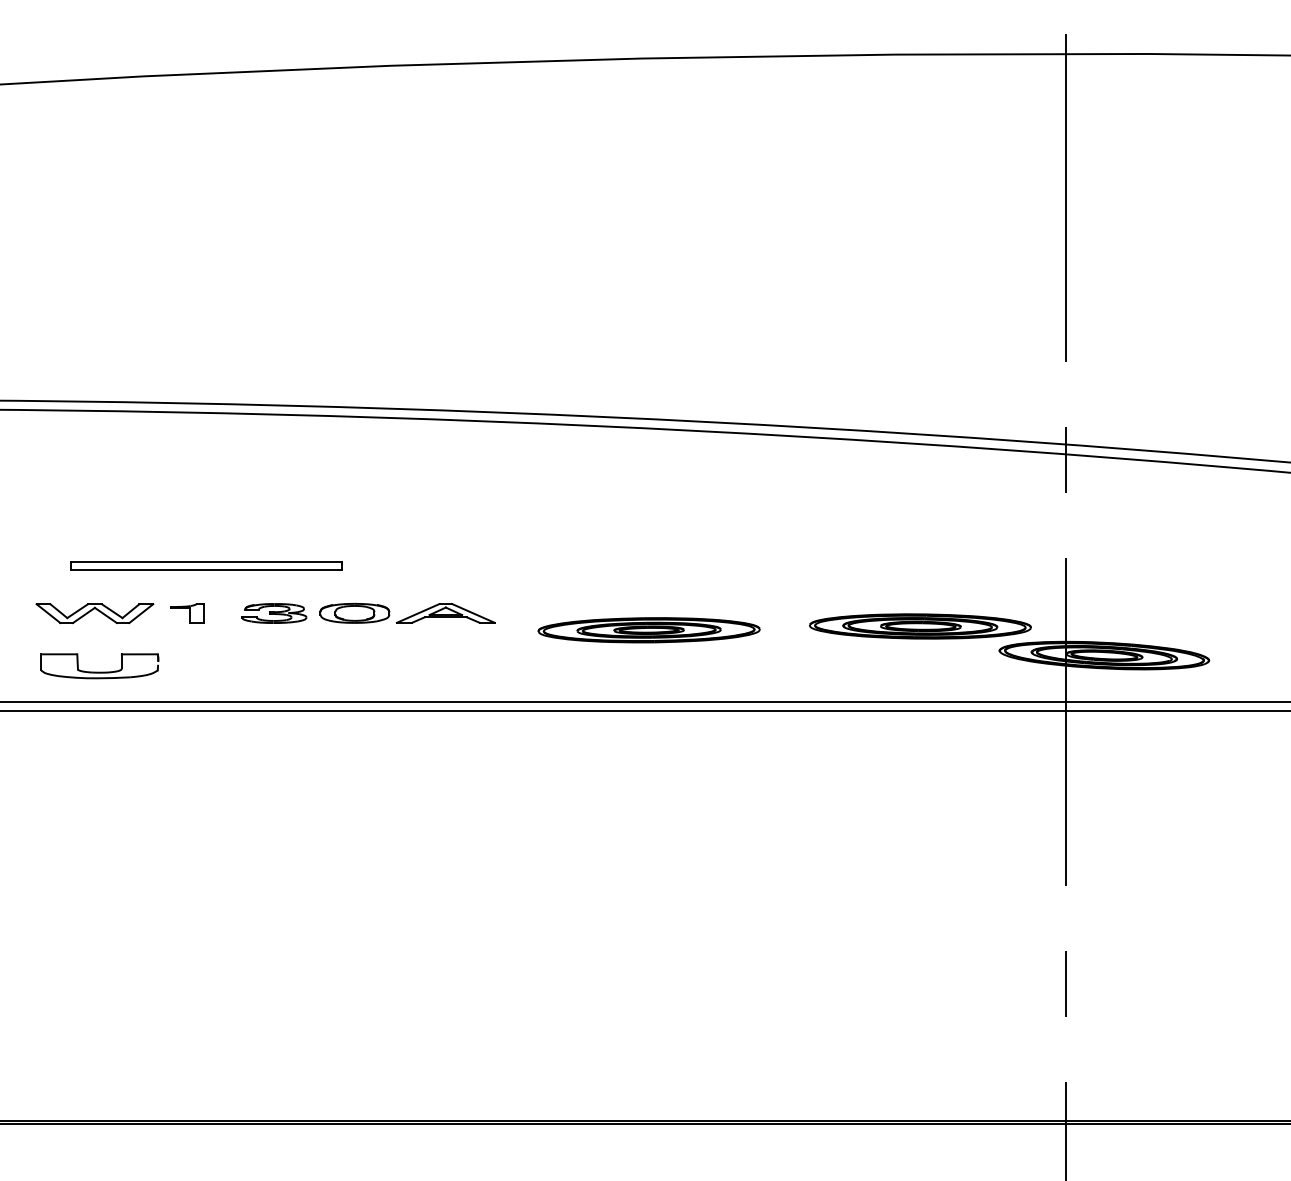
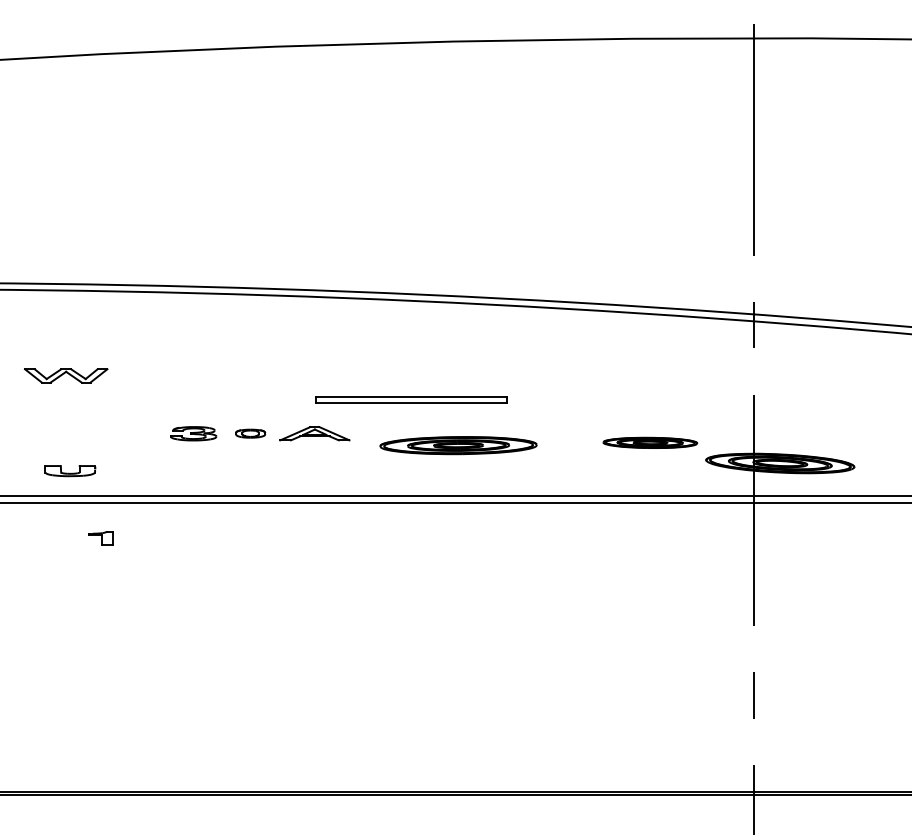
part: (206, 565) -> (411, 399), moved
part: (94, 613) -> (65, 375), moved
part: (187, 613) -> (100, 538), moved
part: (354, 613) -> (250, 433), size x0.6
part: (920, 626) -> (650, 442), size x0.6
part: (99, 666) -> (70, 471), size x0.6

